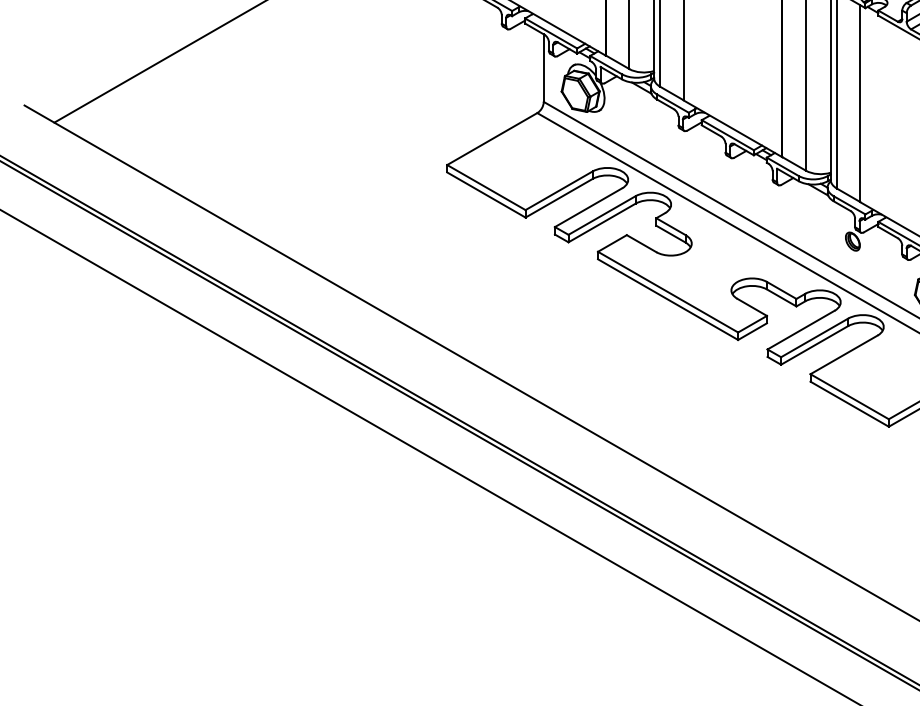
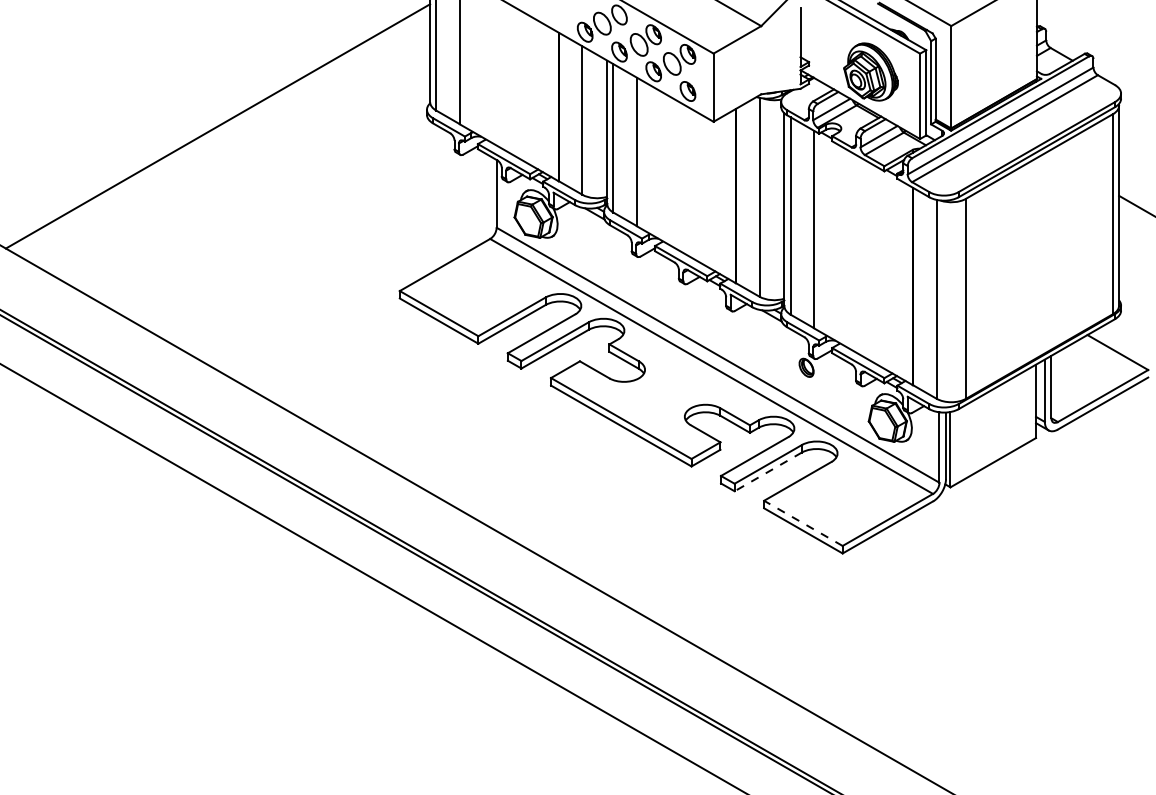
line: (814, 345) -> (768, 471), solid -> dashed
line: (848, 396) -> (802, 523), solid -> dashed

